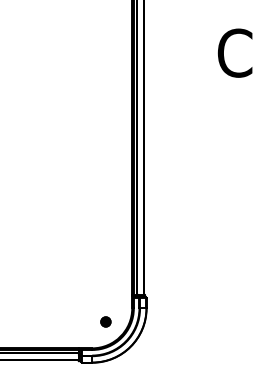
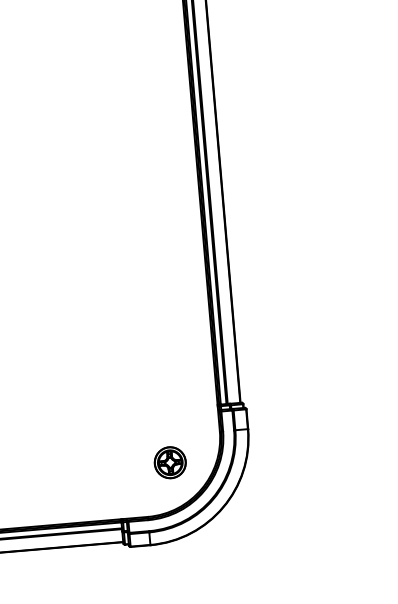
part: (105, 321) -> (169, 461), size x1.67

